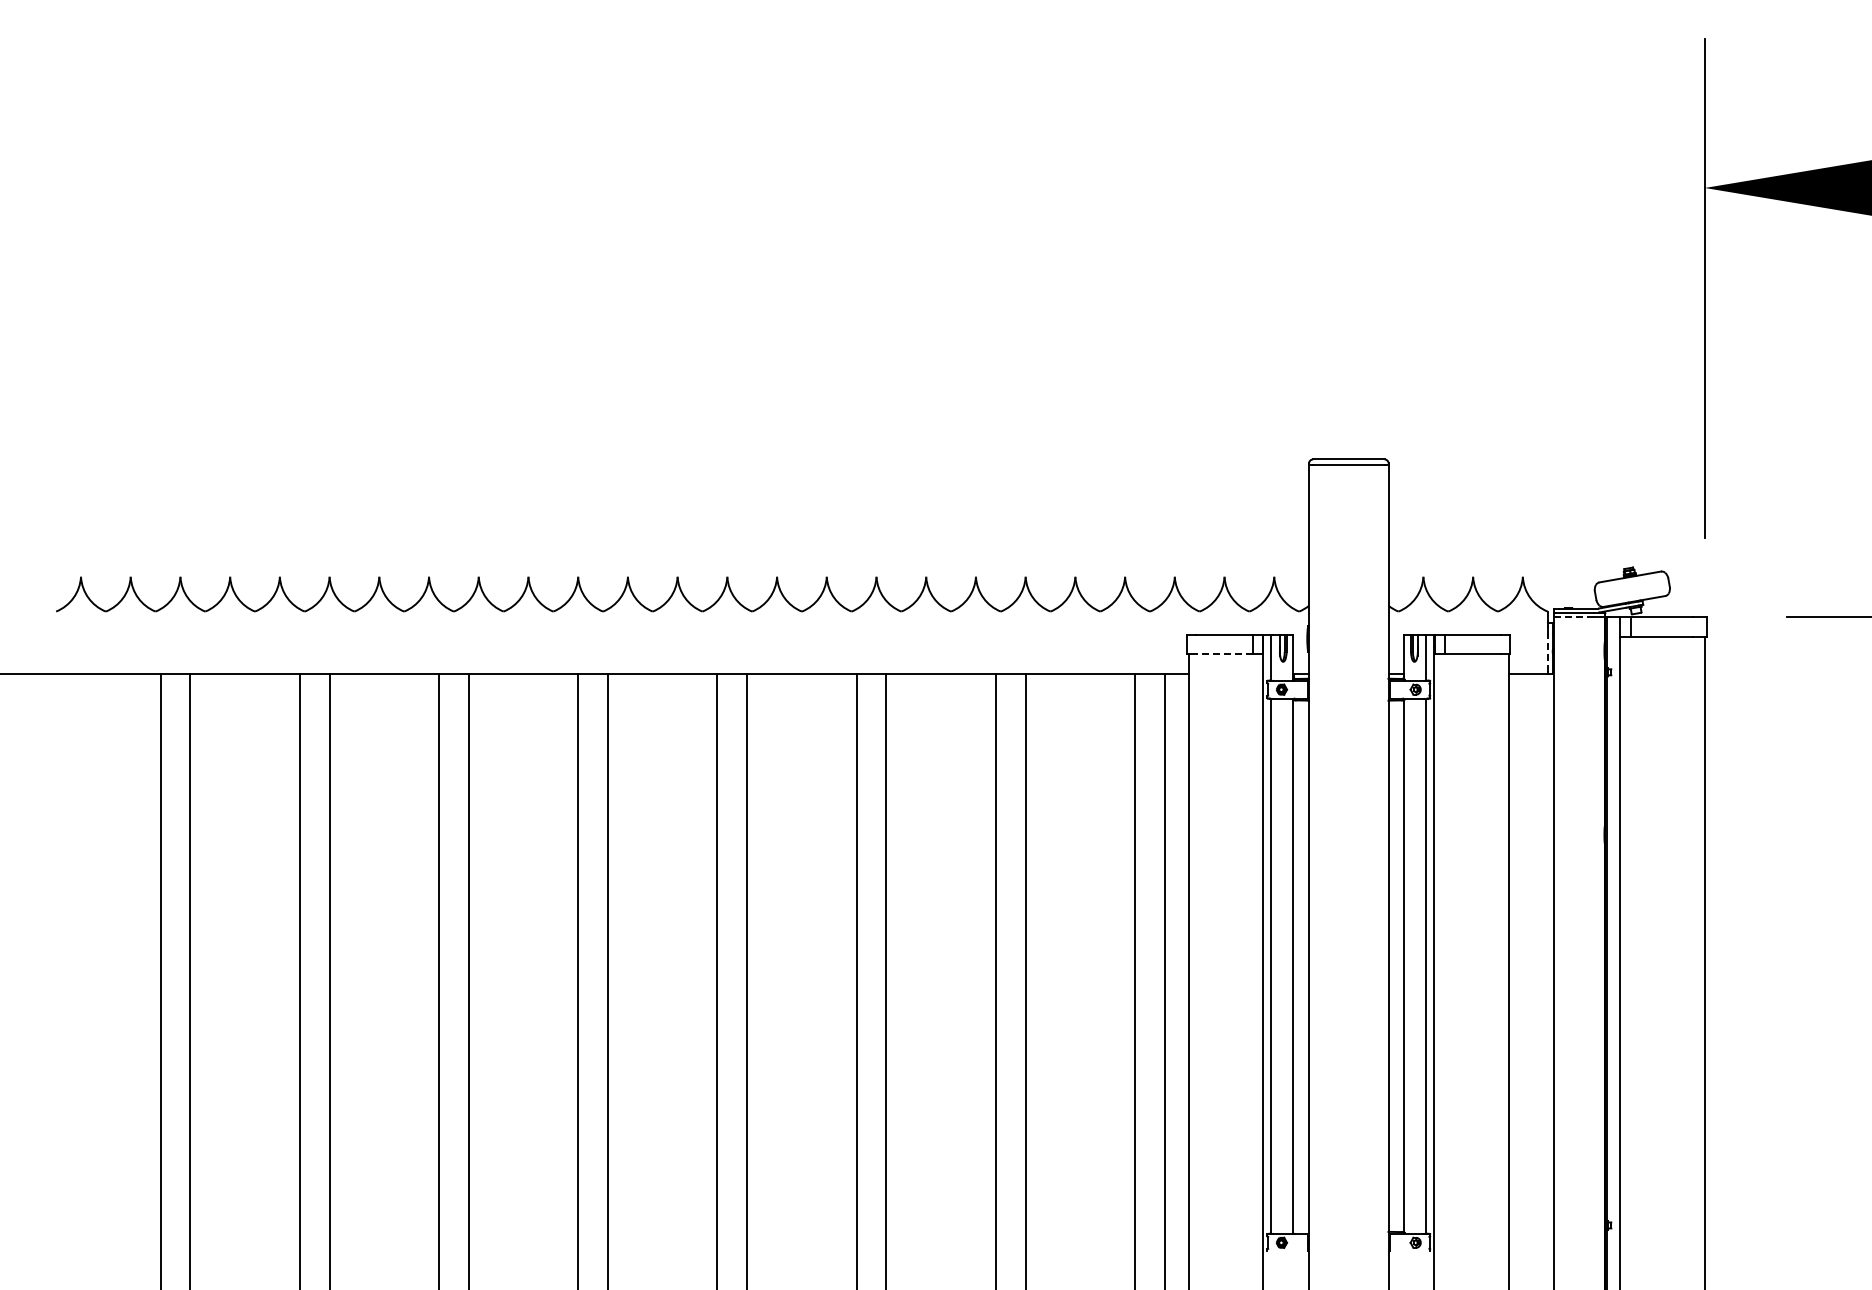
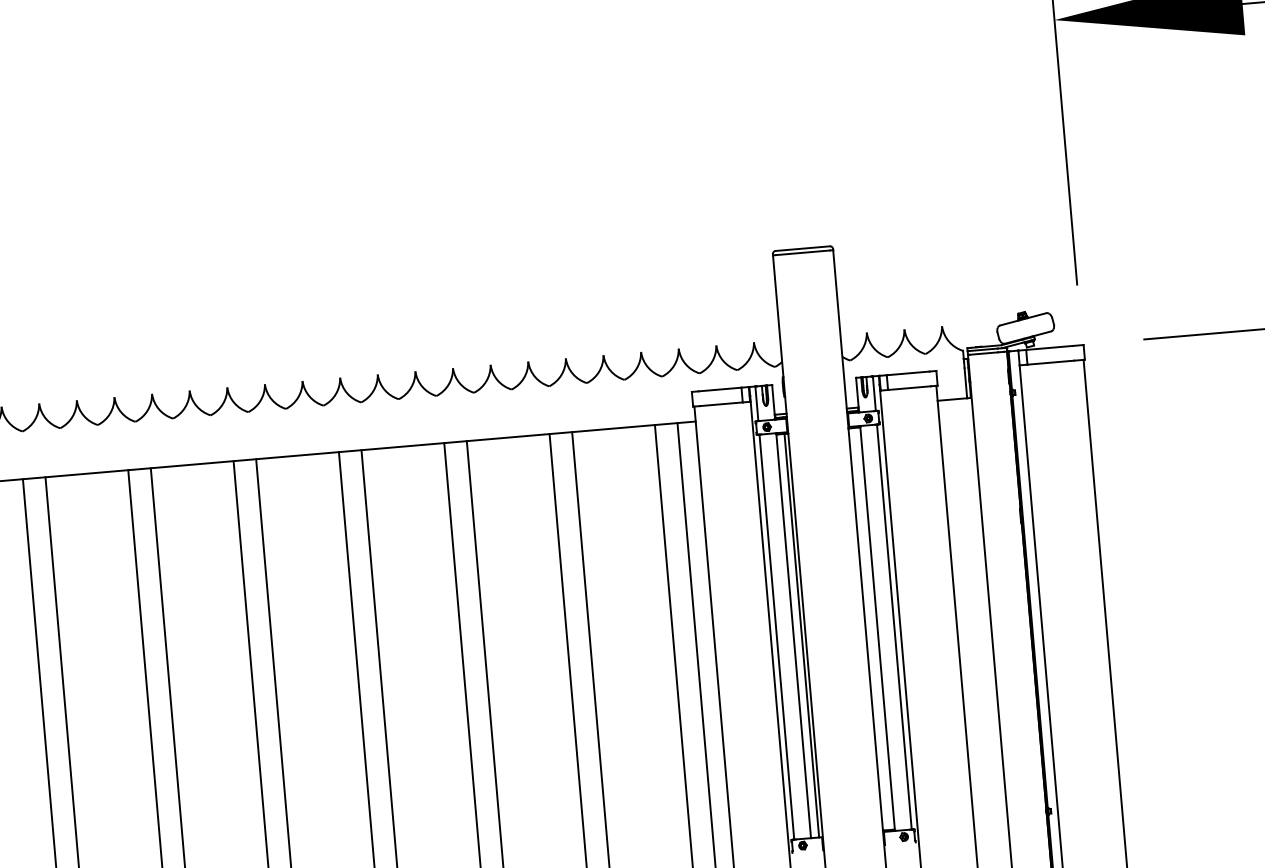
line: (1574, 617) -> (983, 353), dashed -> solid
line: (1547, 653) -> (965, 382), dashed -> solid
line: (1224, 654) -> (721, 404), dashed -> solid
line: (1304, 966) -> (802, 635), added

